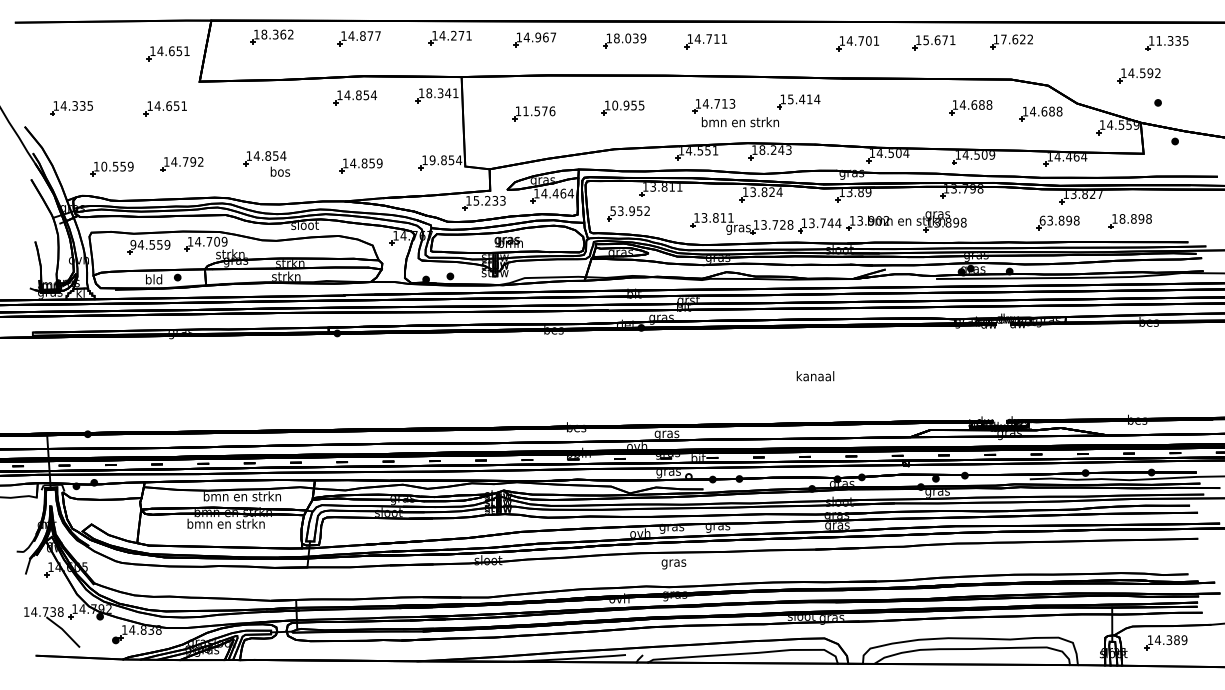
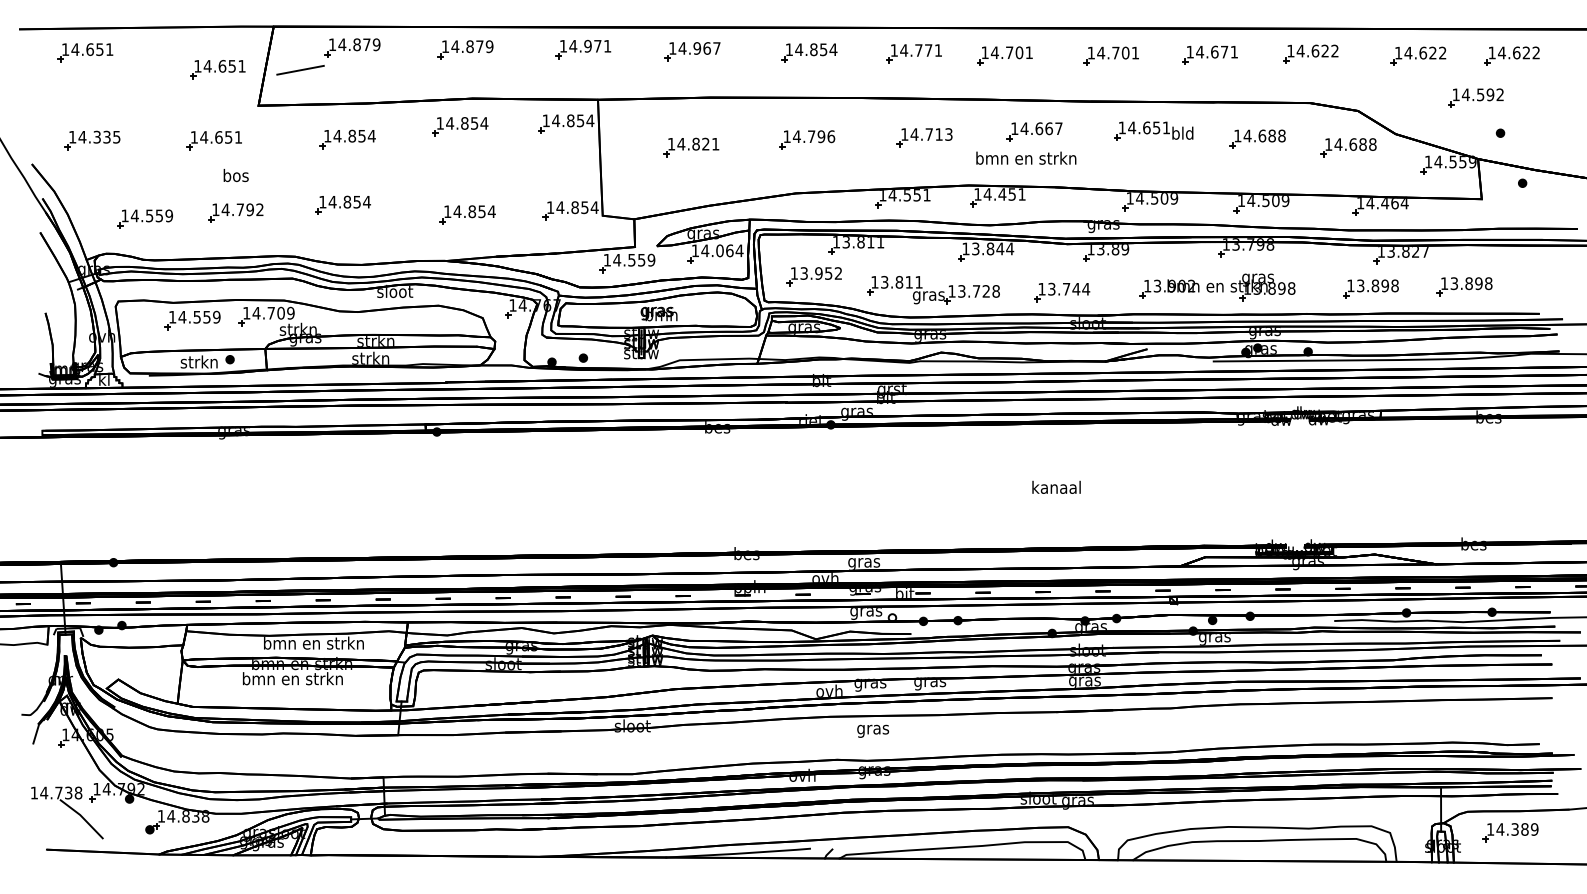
text: (277, 34) -> (359, 44), 18.362 -> 14.879
text: (377, 35) -> (489, 46), 14.877 -> 14.879
text: (453, 35) -> (587, 46), 14.271 -> 14.971
text: (630, 38) -> (816, 49), 18.039 -> 14.854
text: (716, 39) -> (928, 50), 14.711 -> 14.771
text: (1003, 39) -> (1300, 50), 17.622 -> 14.622
part: (66, 40) -> (85, 52), added
text: (926, 40) -> (1200, 52), 15.671 -> 14.671
text: (1171, 40) -> (1518, 52), 11.335 -> 14.622
part: (775, 42) -> (1004, 55), added
part: (1094, 42) -> (1418, 55), added
line: (232, 53) -> (300, 69), added
text: (442, 93) -> (573, 120), 18.341 -> 14.854
text: (803, 99) -> (1041, 128), 15.414 -> 14.667
part: (890, 100) -> (1153, 130), added
text: (627, 105) -> (813, 136), 10.955 -> 14.796
part: (268, 107) -> (347, 139), added
text: (539, 110) -> (698, 143), 11.576 -> 14.821
text: (740, 121) -> (1026, 157), moved
text: (775, 150) -> (1004, 194), 18.243 -> 14.451
text: (906, 153) -> (1174, 198), 14.504 -> 14.509
text: (432, 160) -> (560, 207), 19.854 -> 14.854
text: (379, 163) -> (491, 211), 14.859 -> 14.854
text: (103, 166) -> (134, 215), 10.559 -> 14.559
text: (279, 171) -> (235, 175), moved
text: (772, 191) -> (1000, 248), 13.824 -> 13.844
text: (555, 193) -> (719, 250), 14.464 -> 14.064
text: (489, 200) -> (634, 259), 15.233 -> 14.559
text: (612, 211) -> (793, 273), 53.952 -> 13.952
text: (1122, 218) -> (1454, 283), 18.898 -> 13.898
text: (1042, 220) -> (1350, 285), 63.898 -> 13.898
part: (906, 221) -> (1217, 287), moved
part: (742, 224) -> (933, 290), moved
text: (133, 244) -> (172, 316), 94.559 -> 14.559
text: (153, 279) -> (198, 361), bld -> strkn

